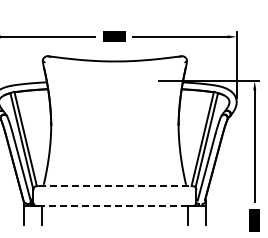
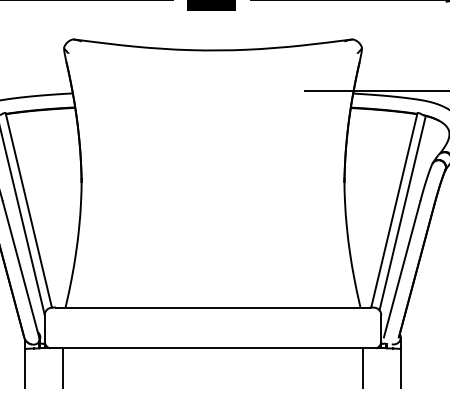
line: (115, 186) -> (214, 308), dashed -> solid
line: (114, 205) -> (212, 347), dashed -> solid

